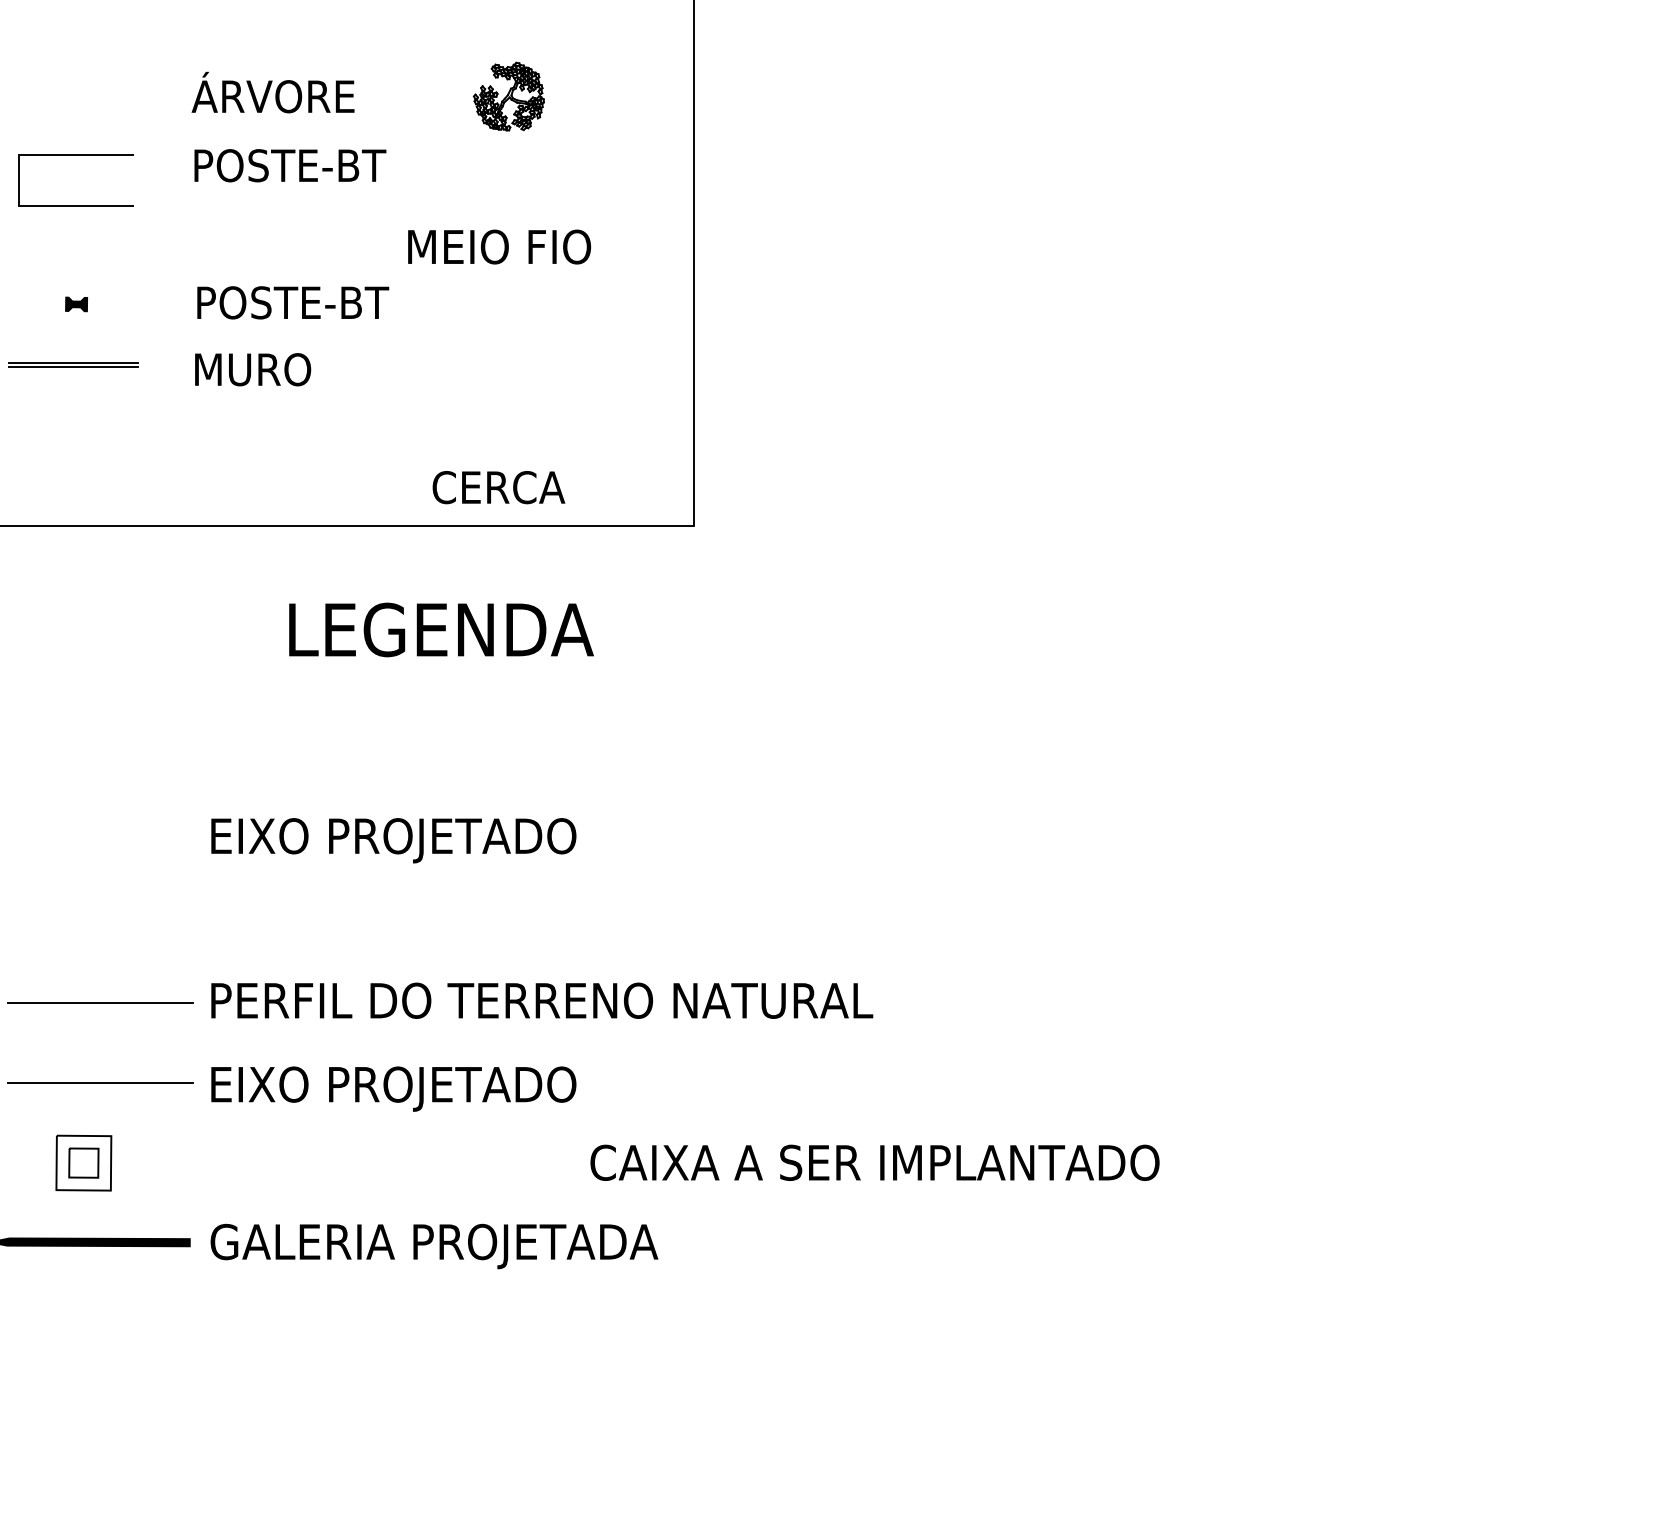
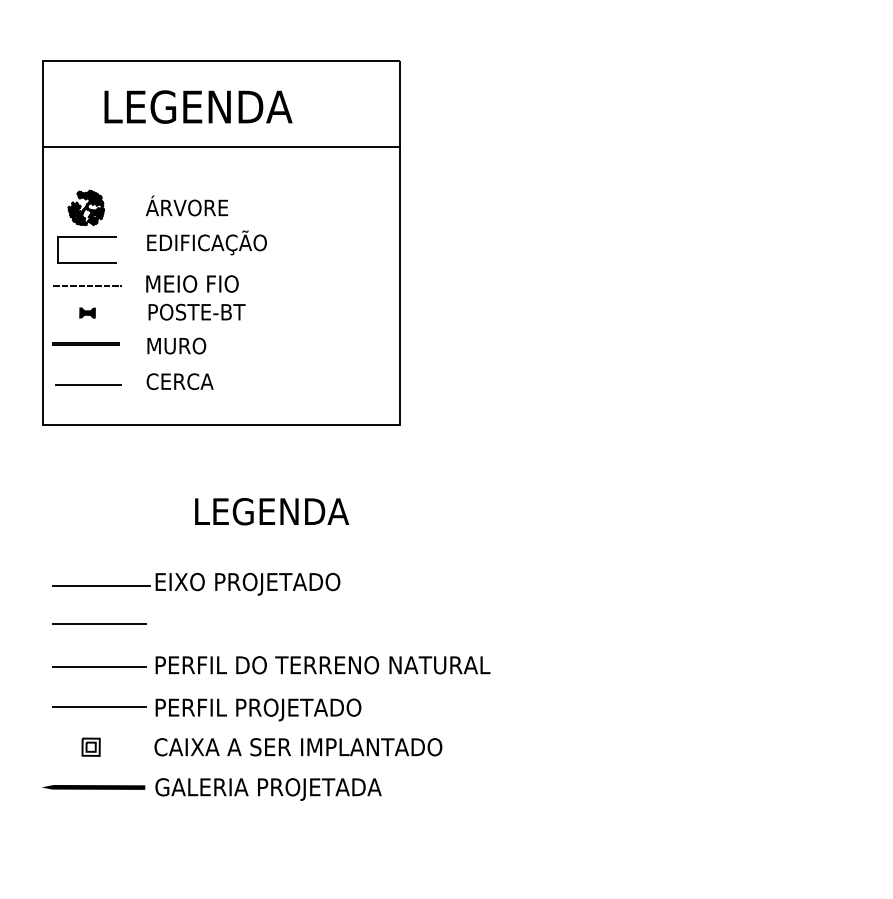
part: (507, 95) -> (85, 207), moved
text: (313, 164) -> (207, 242), POSTE-BT -> EDIFICAÇÃO
text: (499, 245) -> (192, 283), moved
line: (76, 251) -> (87, 286), added
part: (76, 303) -> (87, 312), size x1.43
line: (78, 447) -> (88, 385), added
text: (497, 487) -> (179, 381), moved
text: (442, 629) -> (272, 511), moved
line: (104, 845) -> (101, 586), added
line: (100, 918) -> (99, 623), added
text: (416, 1088) -> (259, 709), EIXO PROJETADO -> PERFIL PROJETADO
part: (82, 1161) -> (90, 746), size x0.62
text: (875, 1163) -> (298, 747), moved

